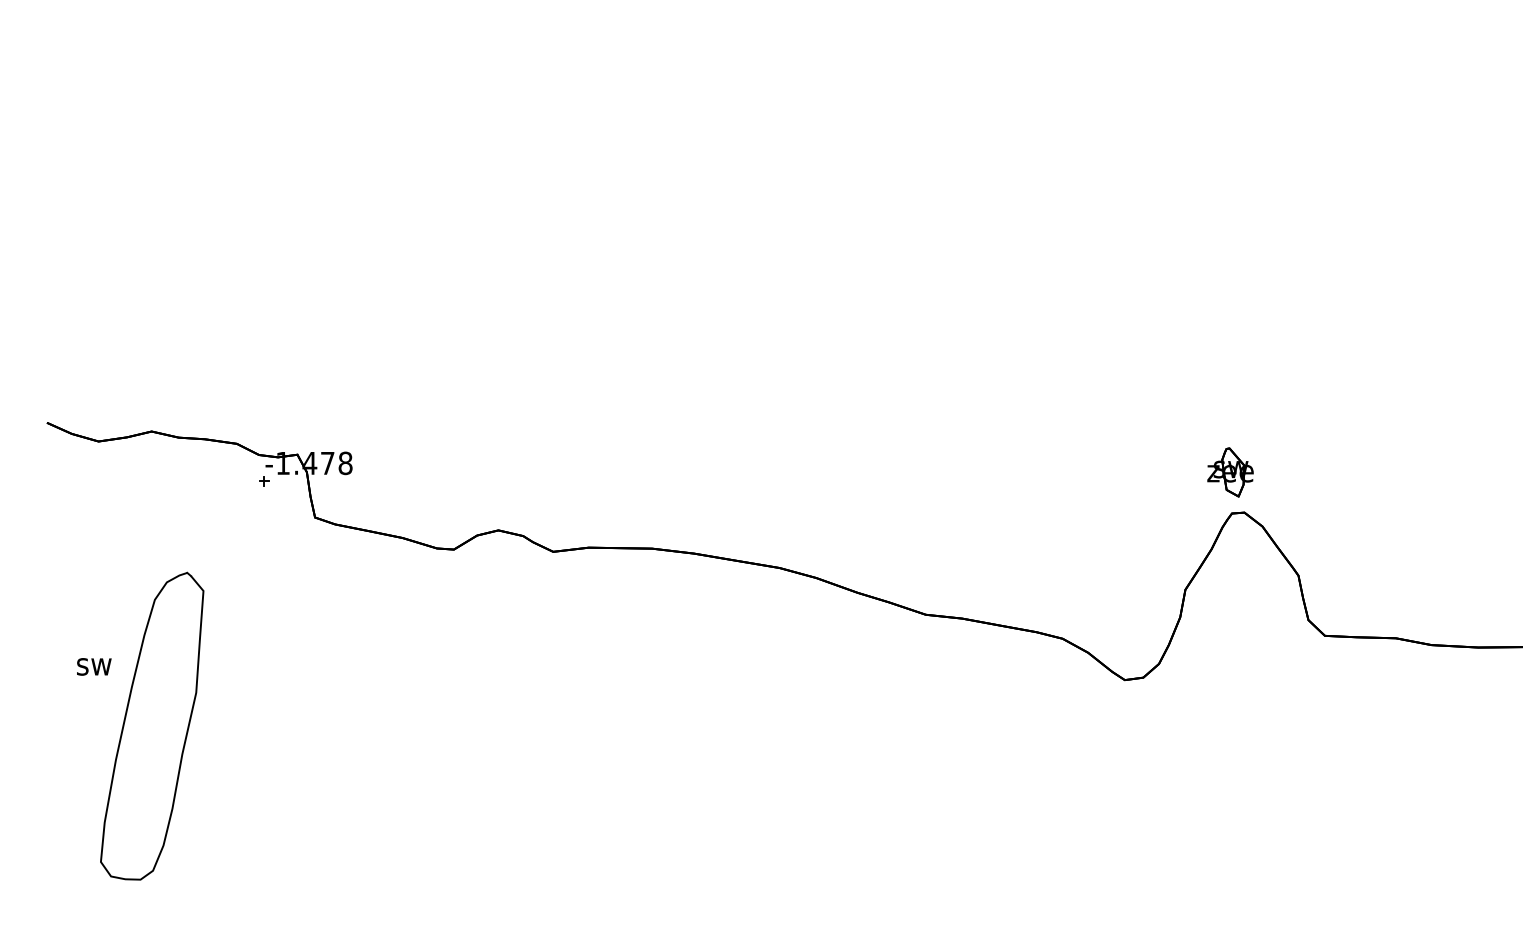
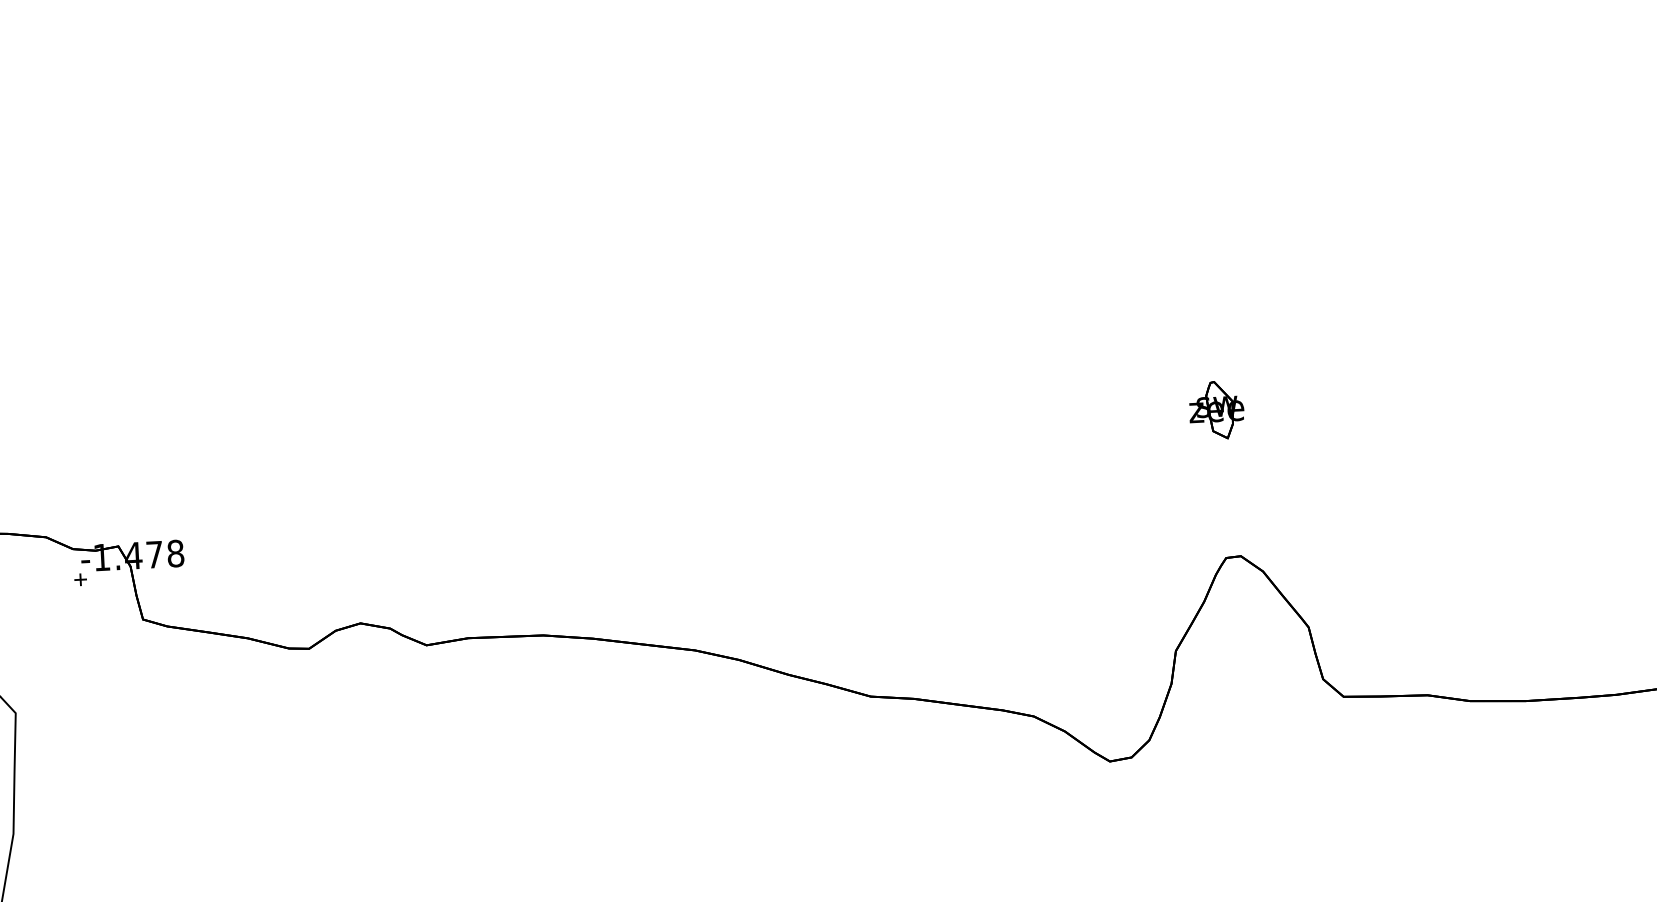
part: (1230, 472) -> (1216, 410), moved

